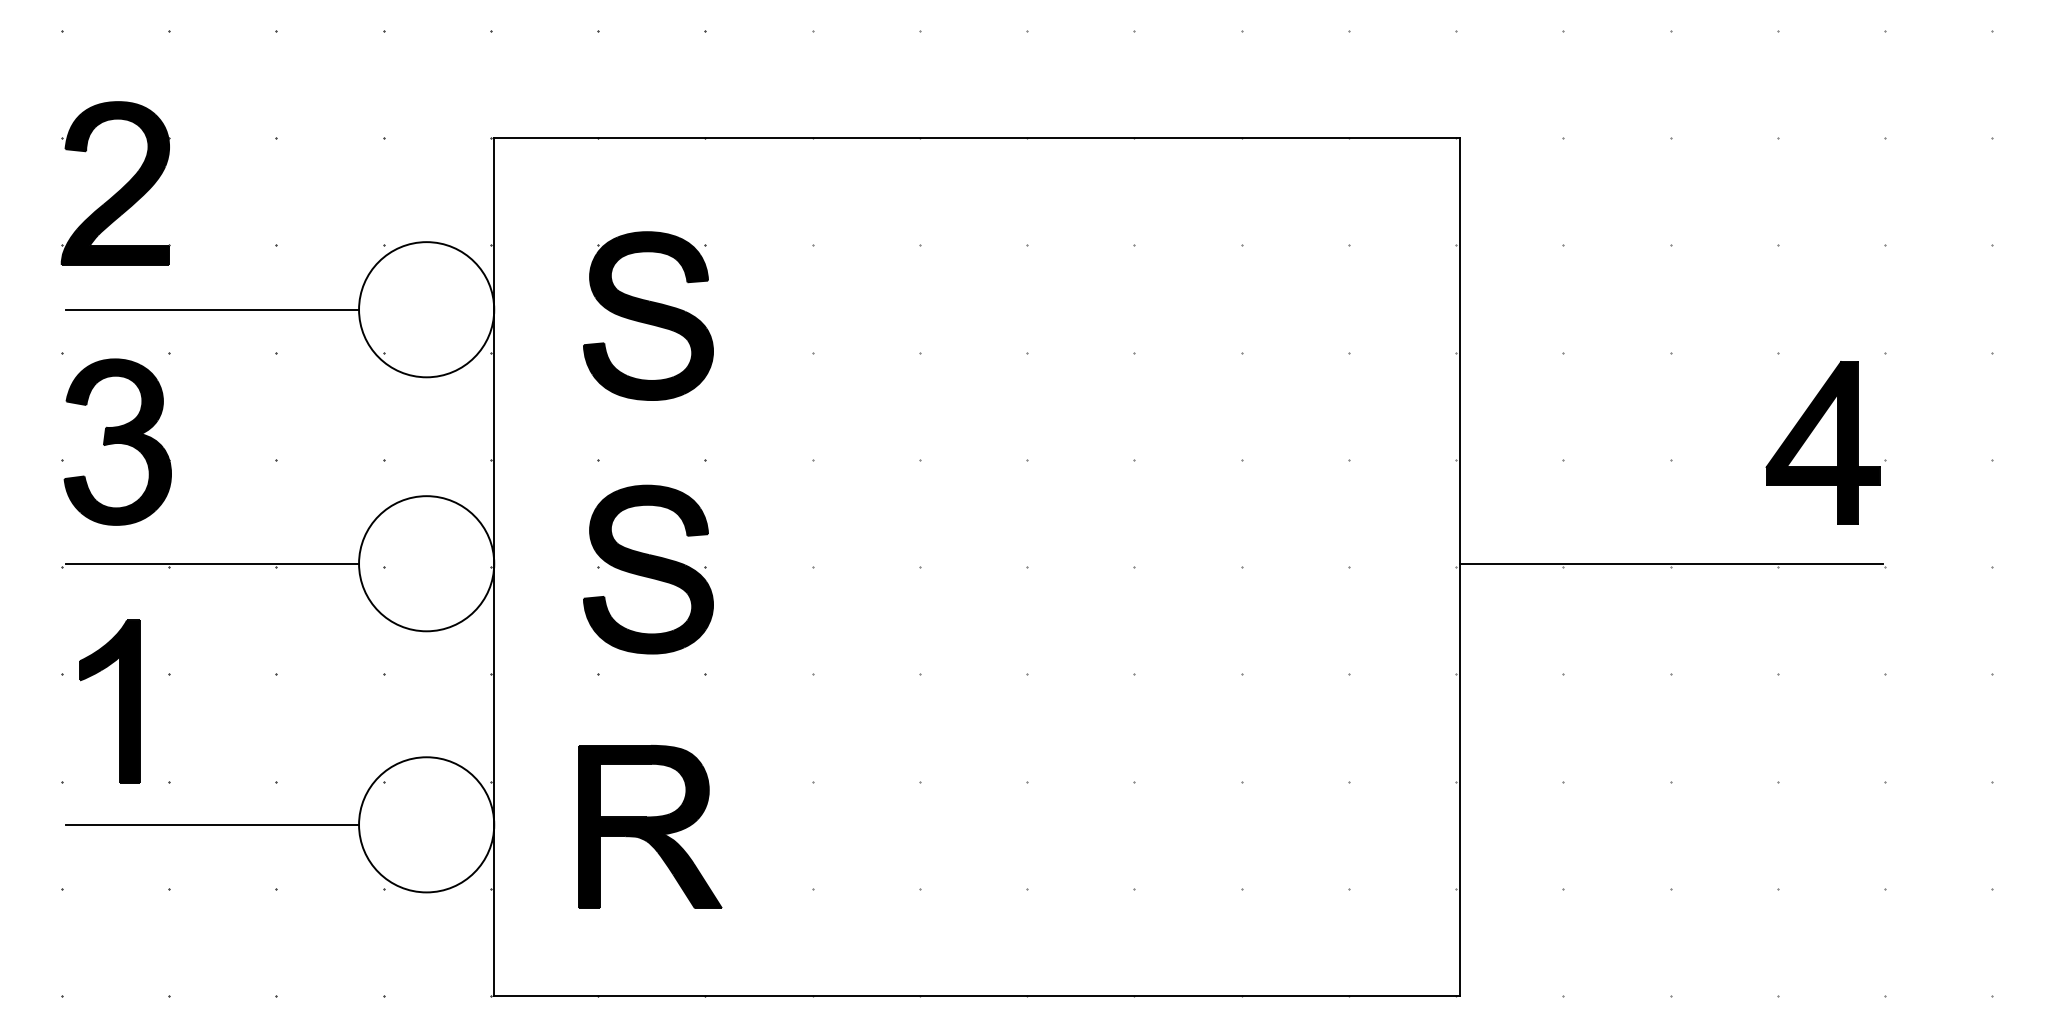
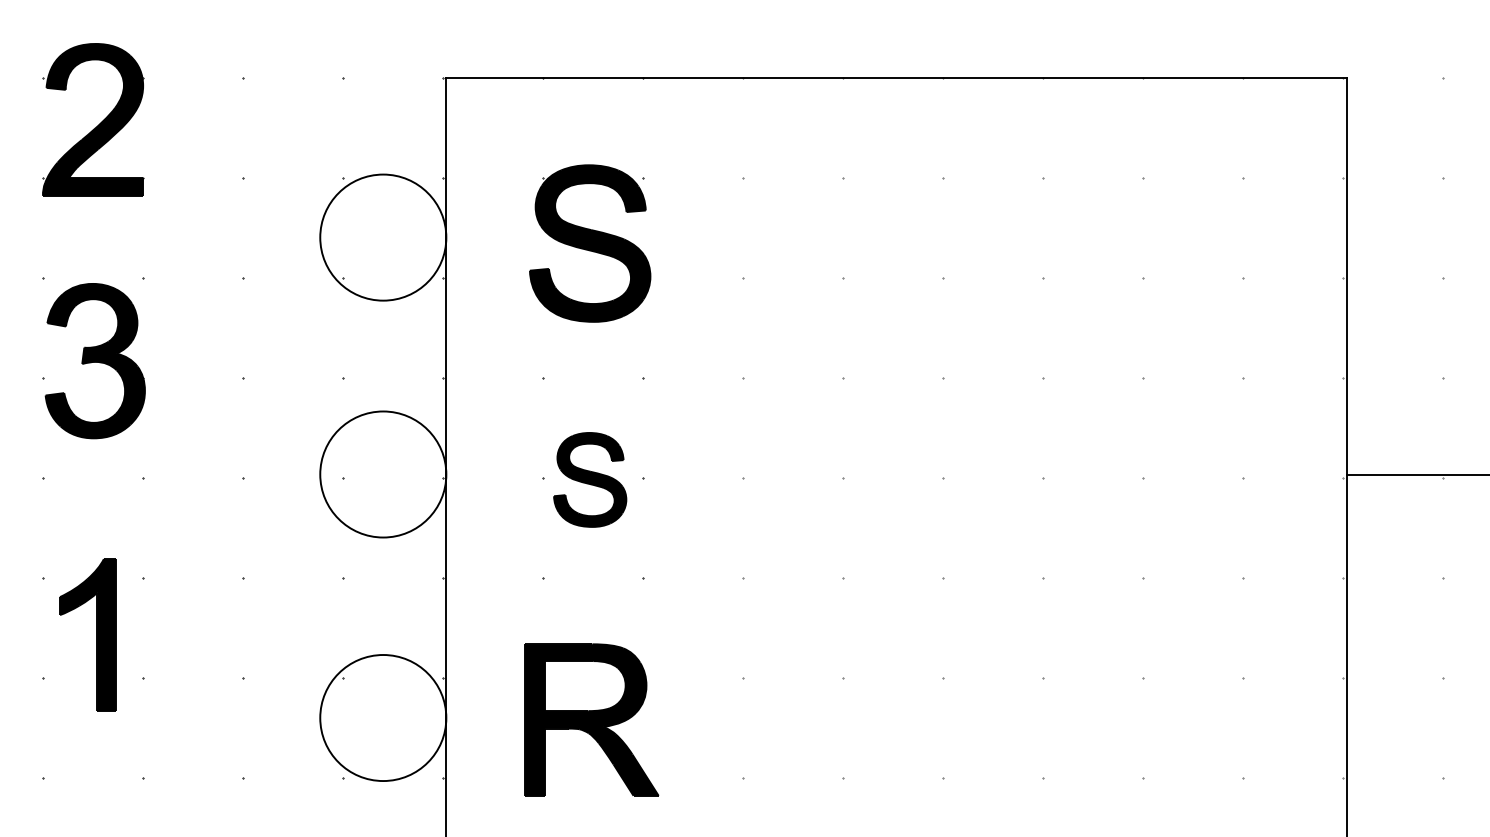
line: (212, 309) -> (183, 237), removed
line: (212, 563) -> (183, 474), removed
part: (648, 569) -> (590, 479), size x0.6
part: (119, 701) -> (96, 634), moved
line: (212, 824) -> (183, 717), removed

